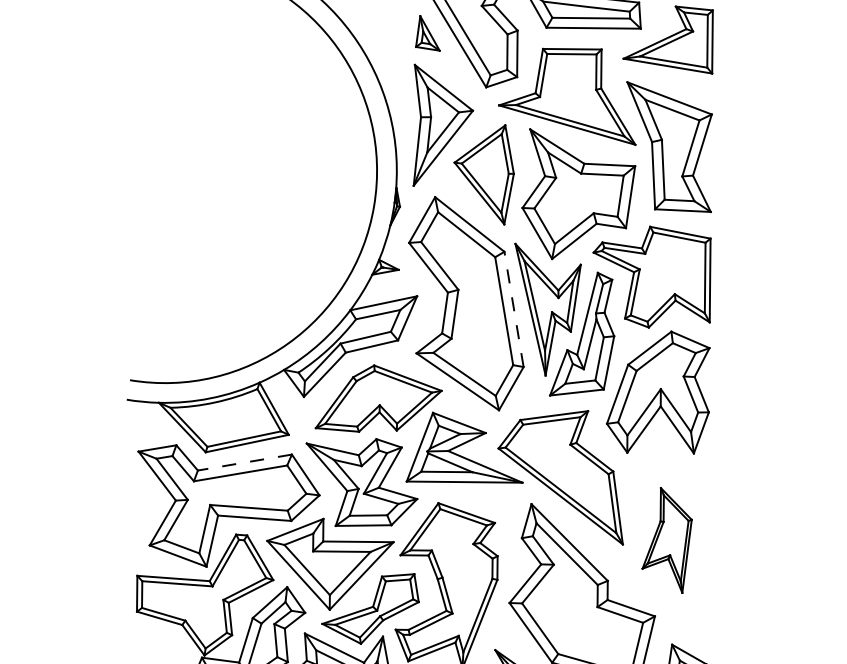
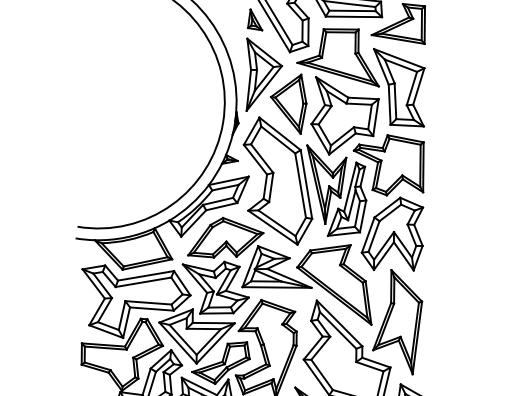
line: (514, 309) -> (306, 184), dashed -> solid
line: (244, 461) -> (145, 275), dashed -> solid
part: (666, 540) -> (397, 322), size x1.67

